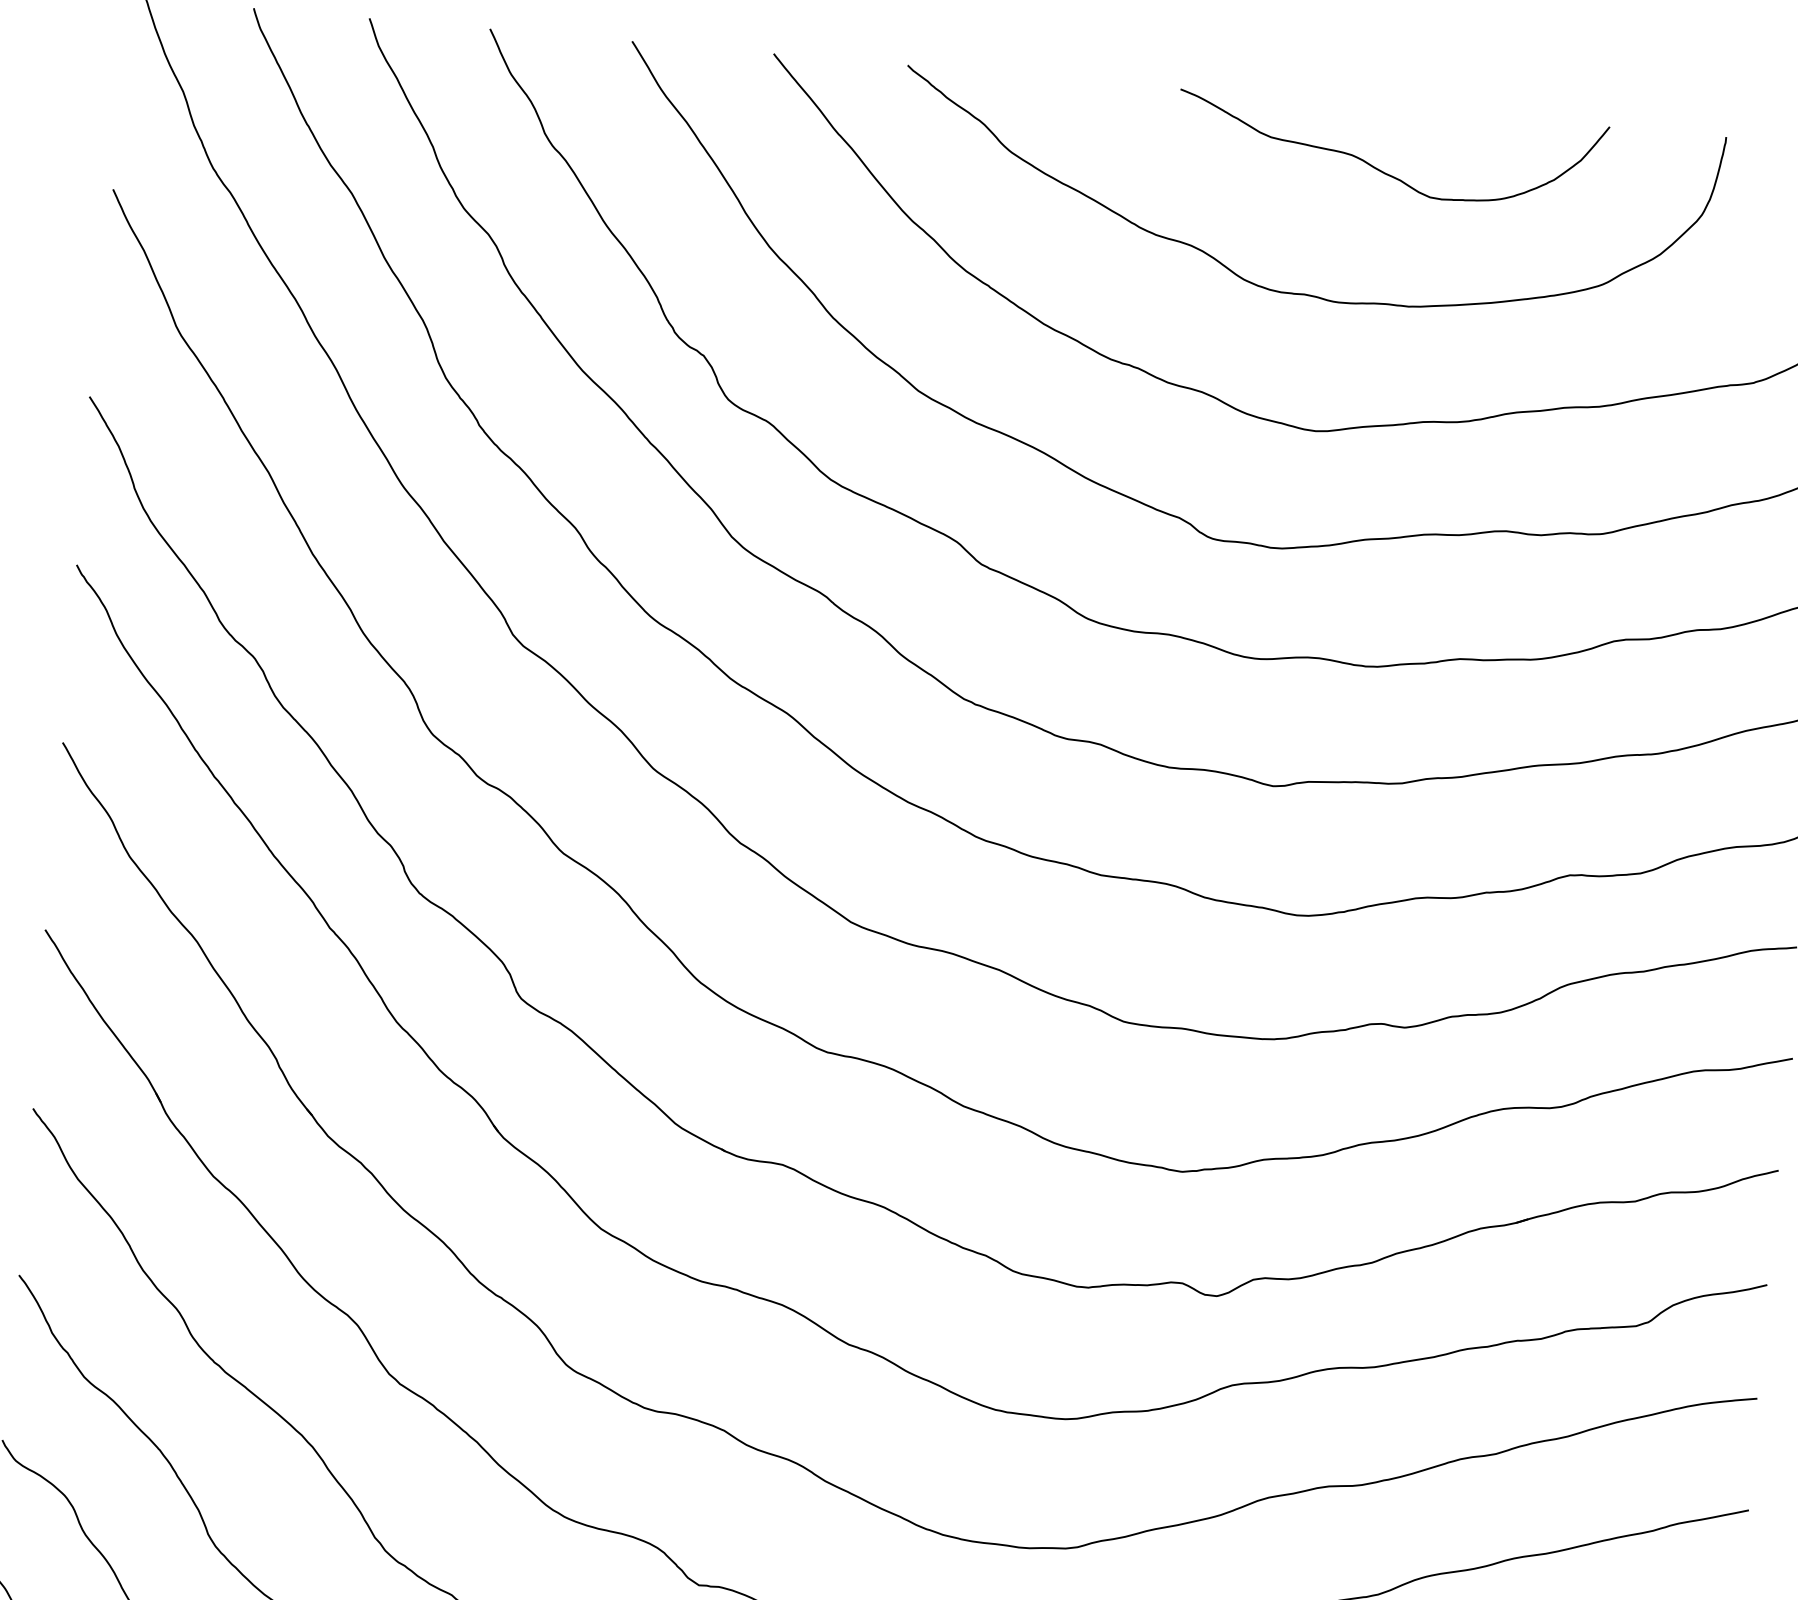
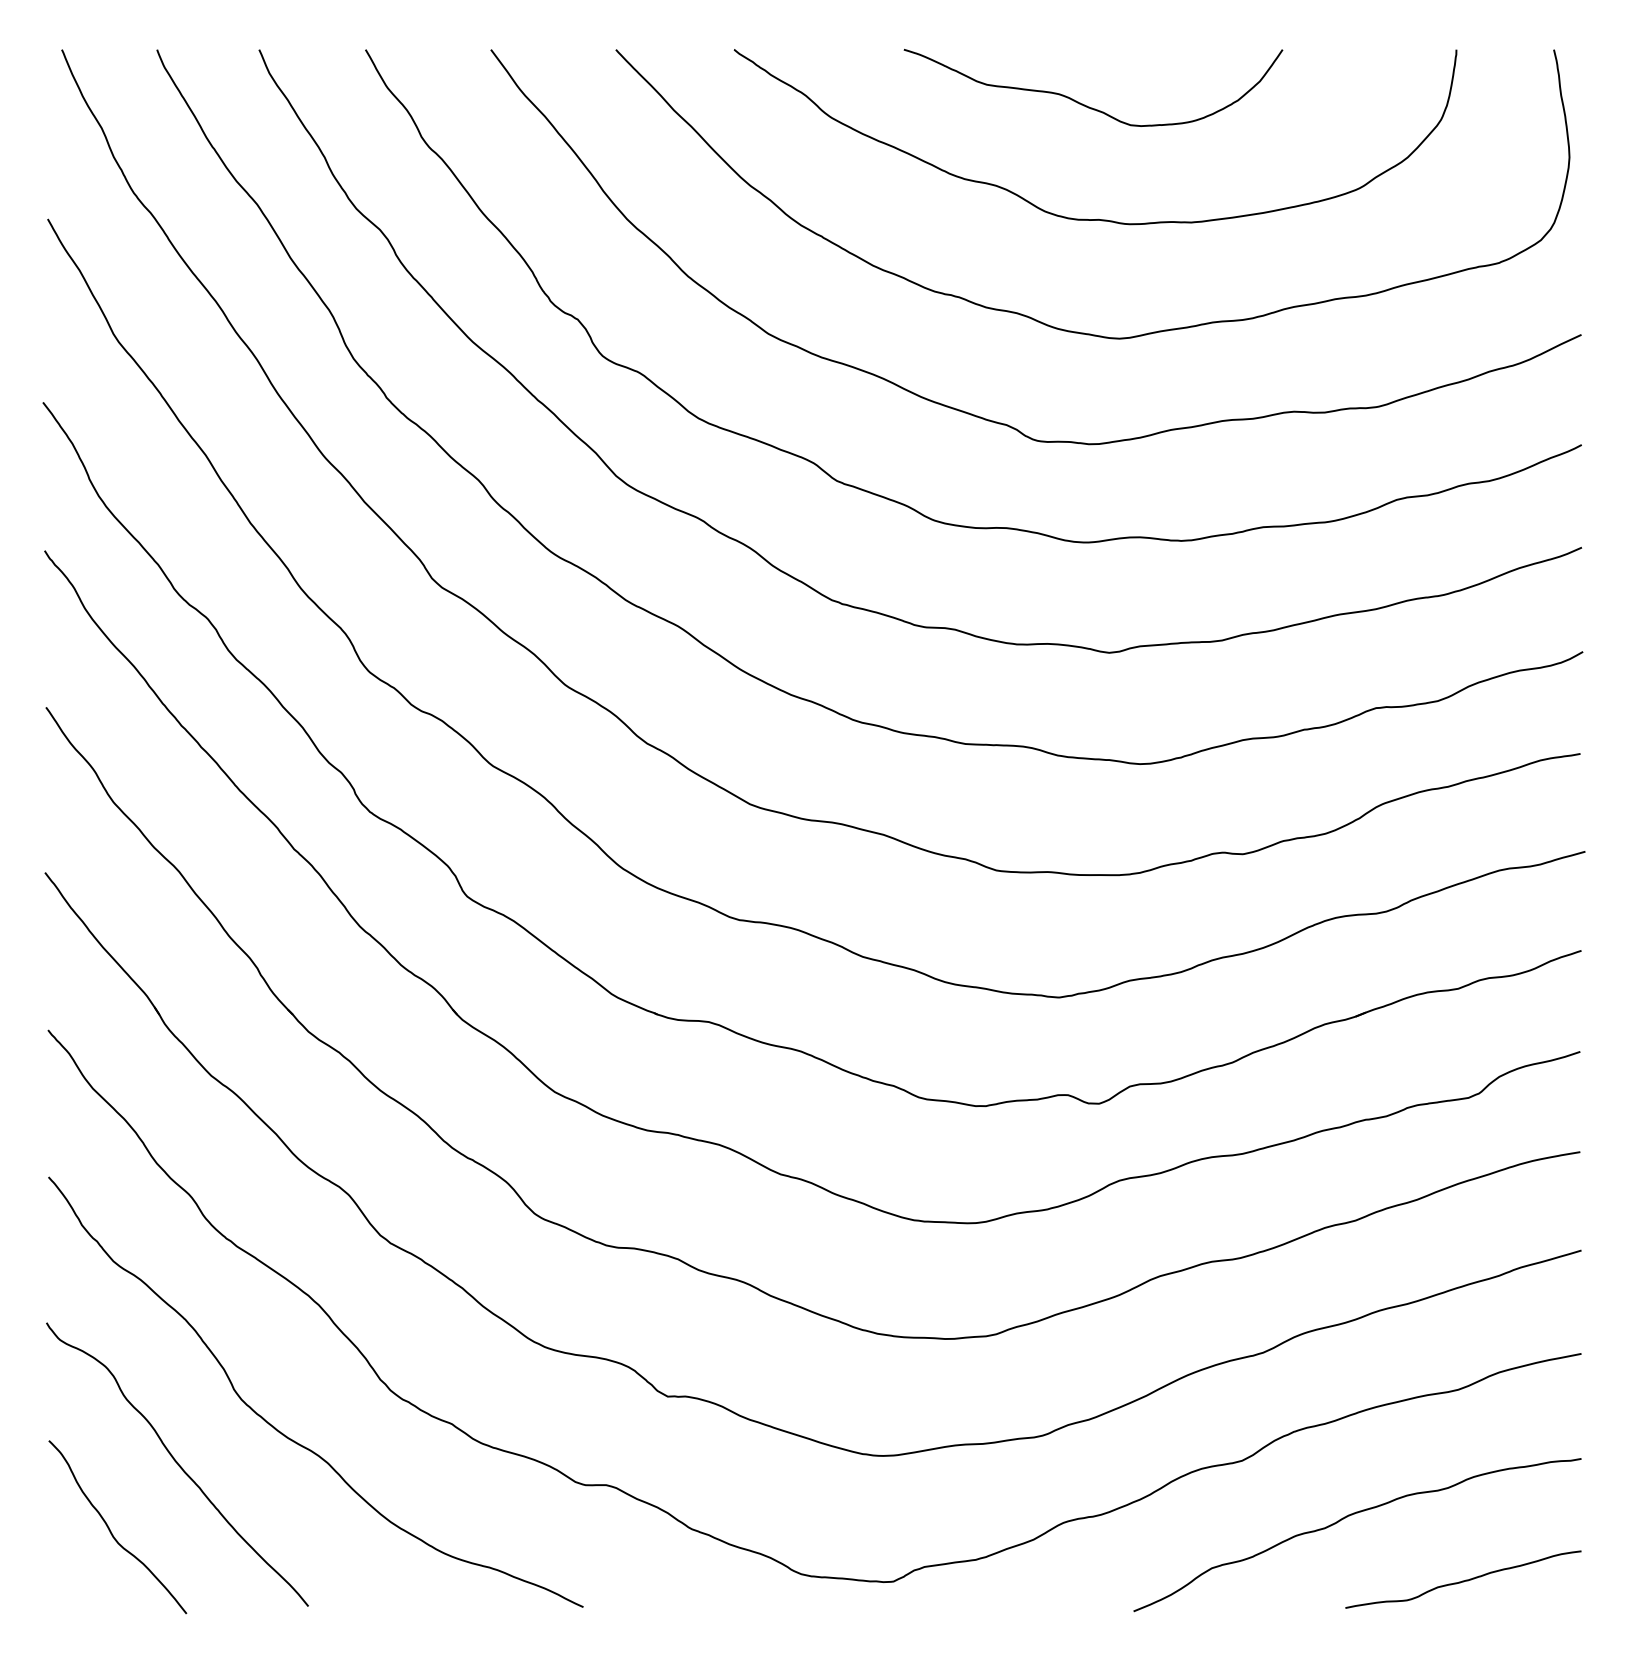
curve: (1383, 170) -> (1087, 105), moved

